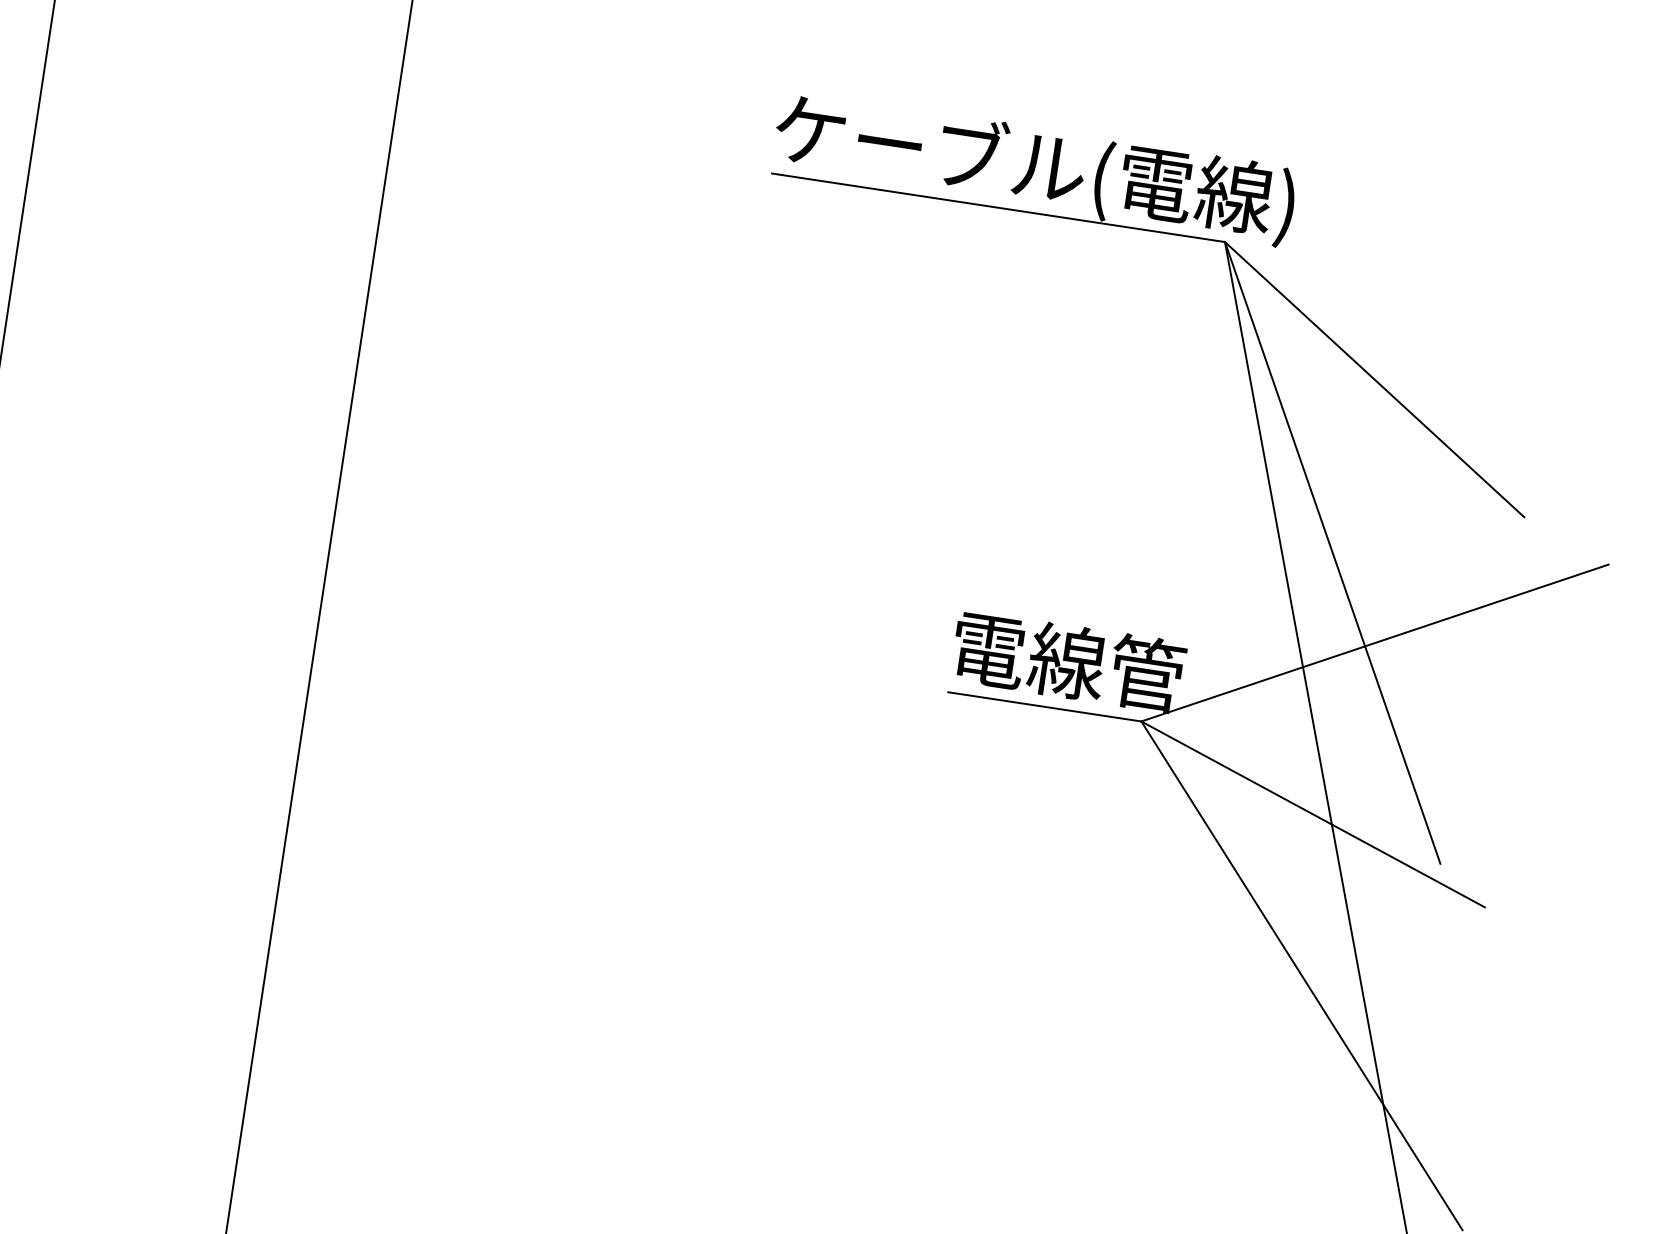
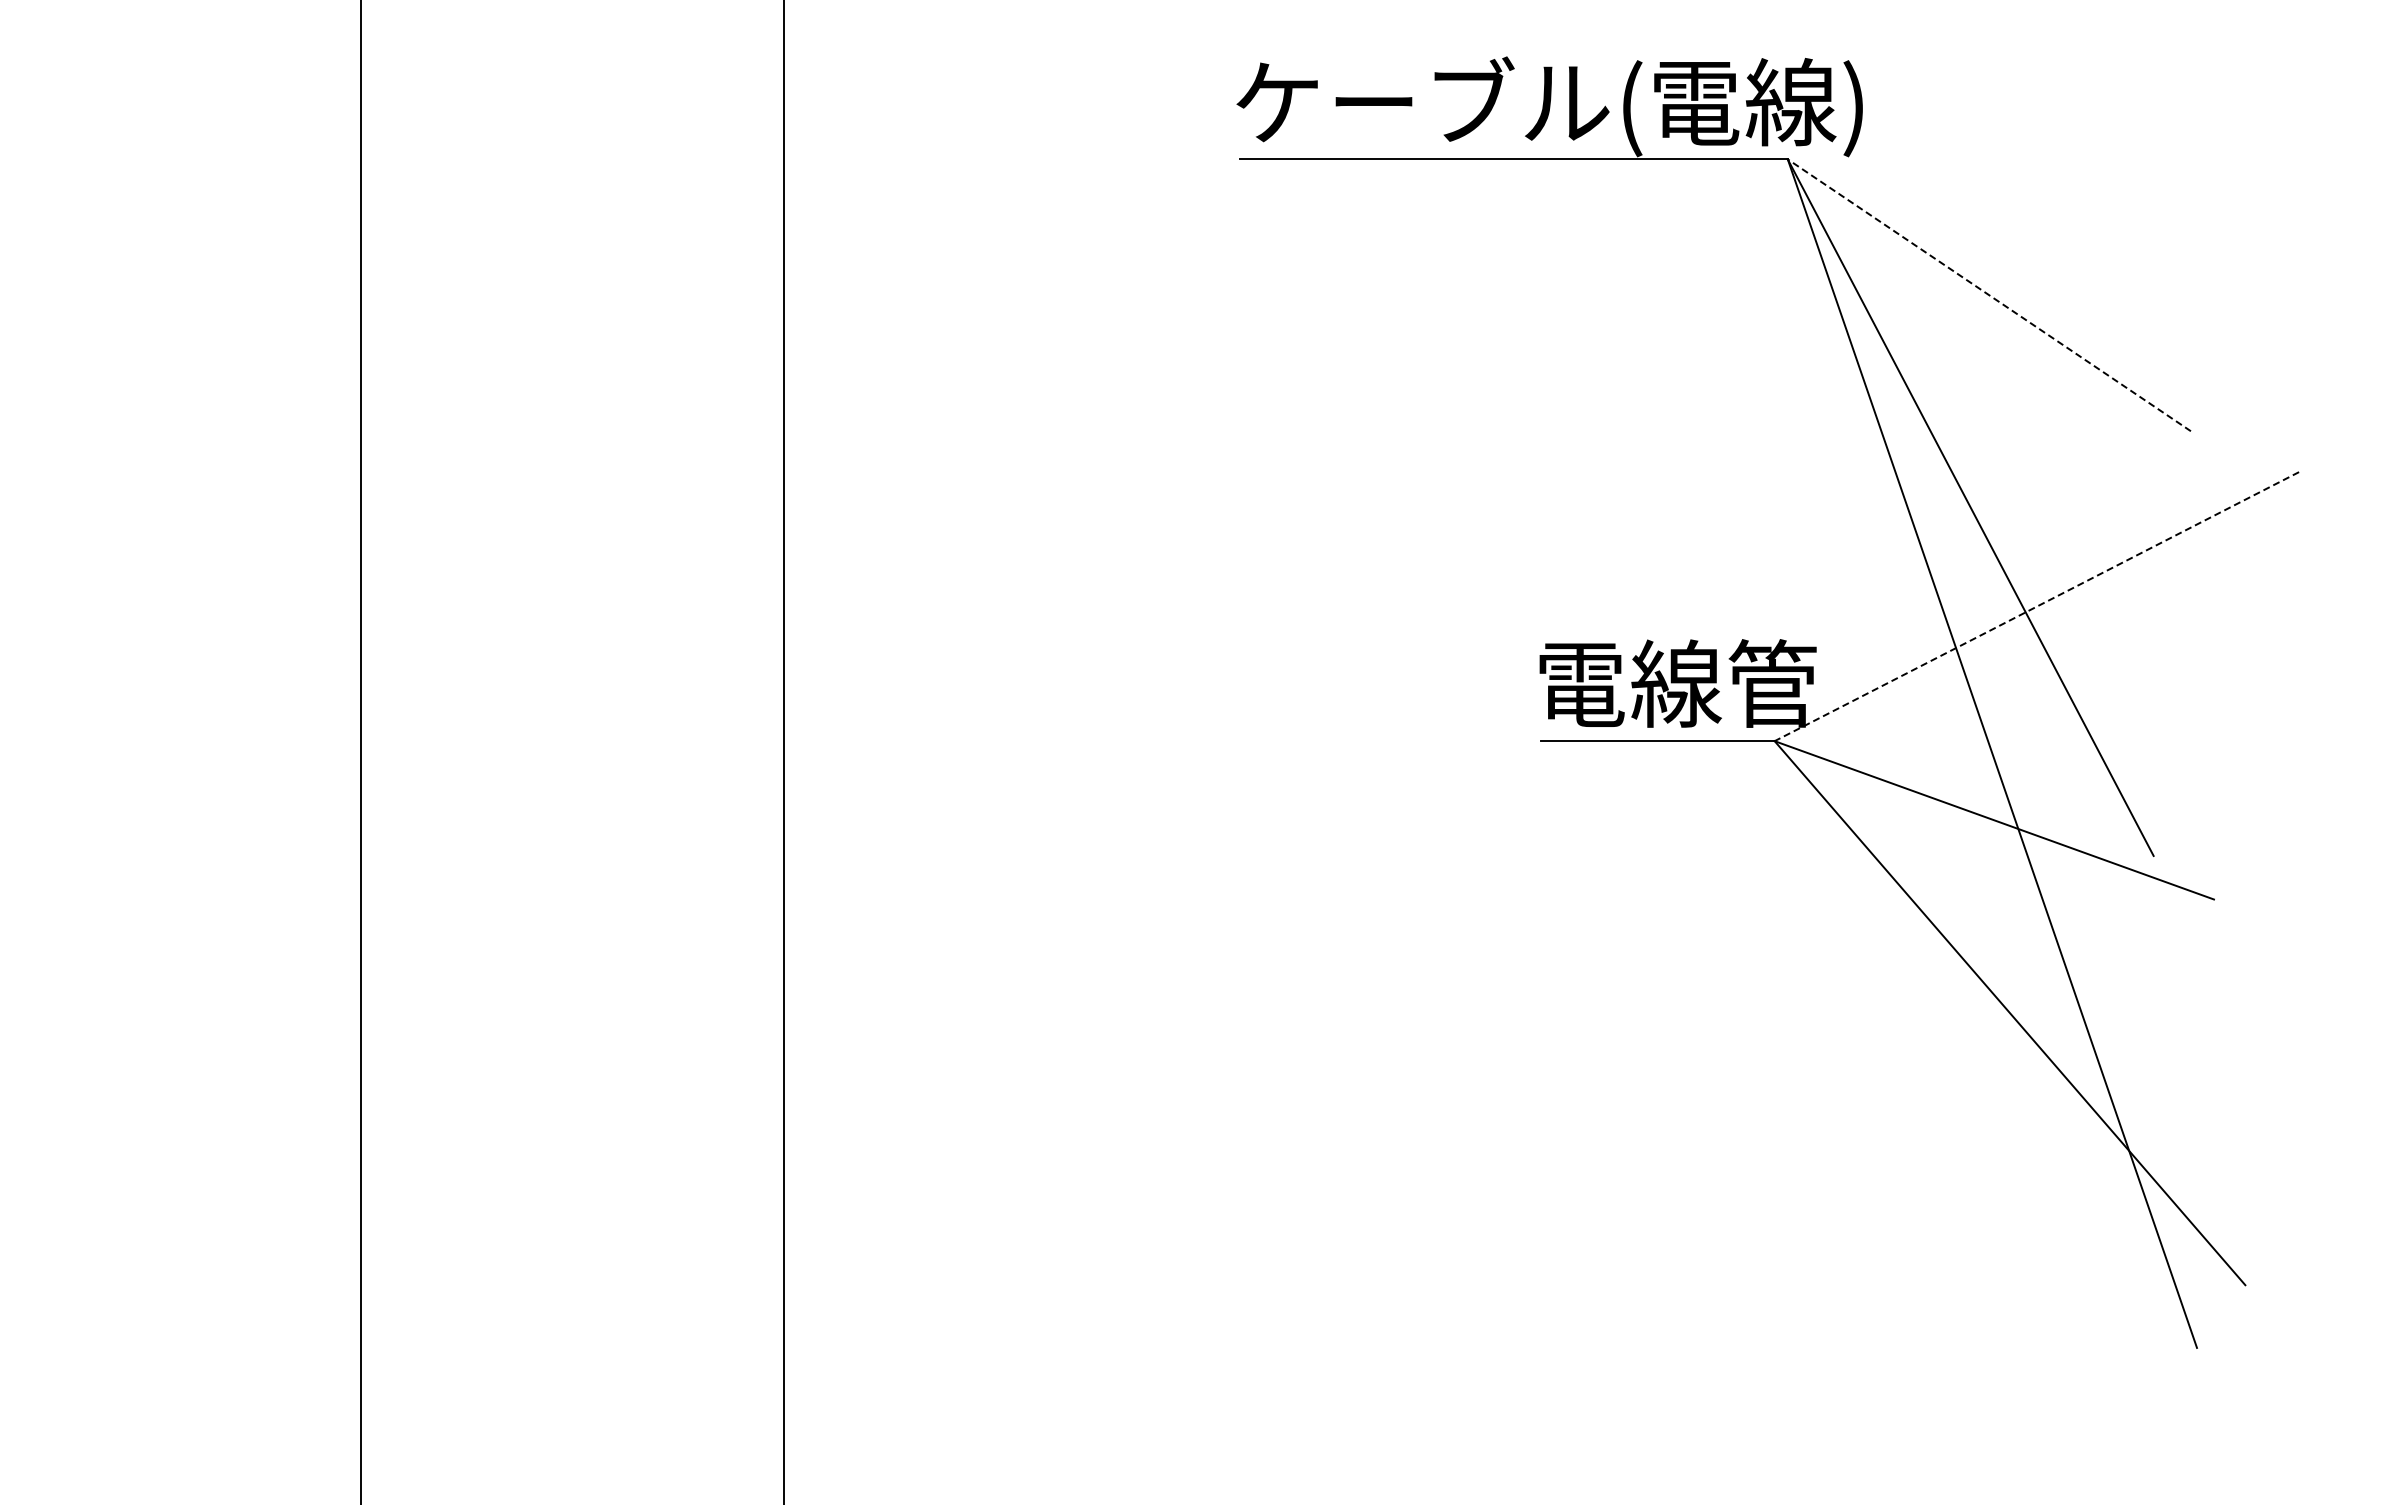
line: (1373, 379) -> (1988, 295), solid -> dashed
line: (1374, 642) -> (2036, 606), solid -> dashed

